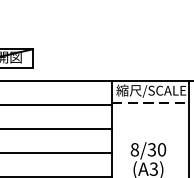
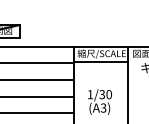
line: (150, 103) -> (101, 62), dashed -> solid
text: (134, 149) -> (90, 94), 8/30 -> 1/30

